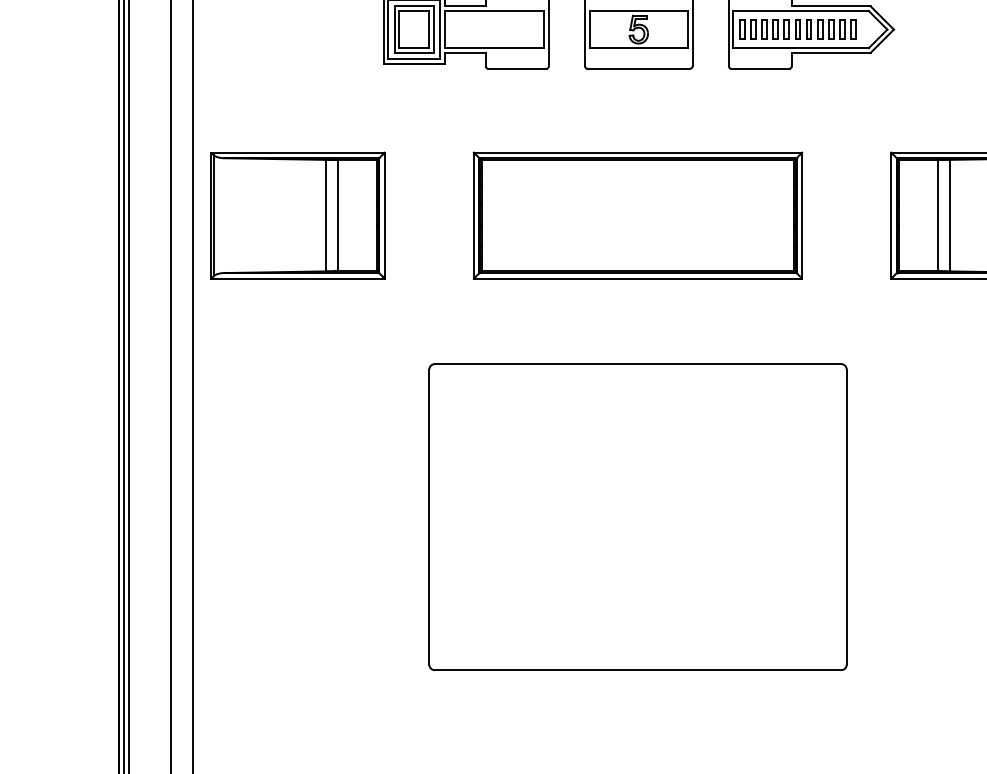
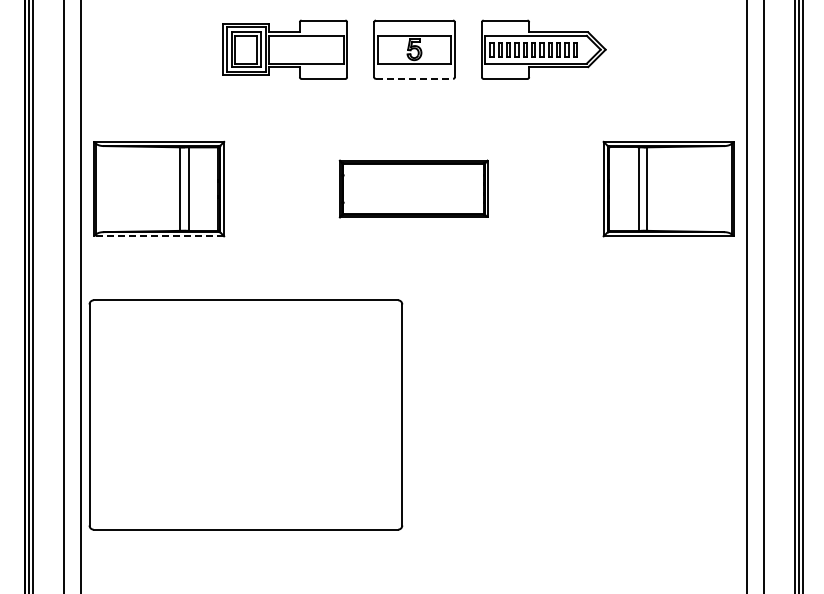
line: (638, 68) -> (414, 78), solid -> dashed
part: (637, 214) -> (413, 188), size x0.6
line: (298, 278) -> (159, 236), solid -> dashed
part: (637, 516) -> (245, 414), moved

